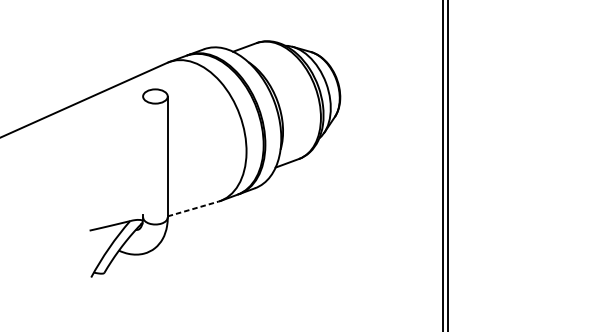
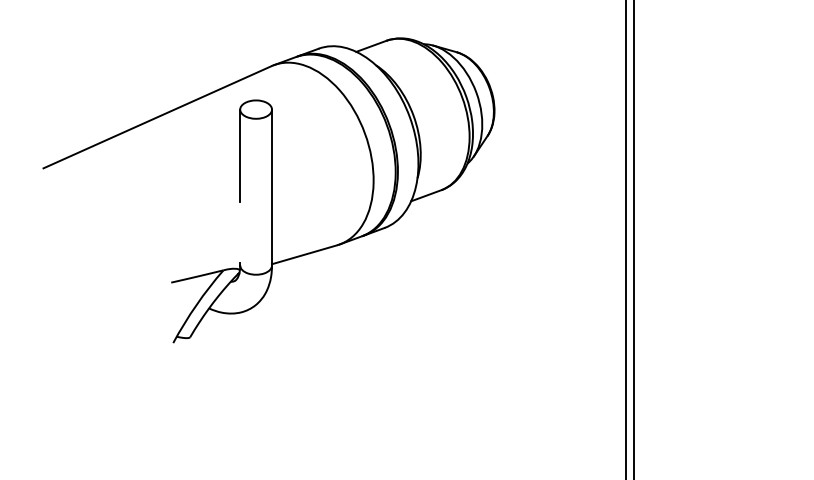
line: (143, 132) -> (240, 155), added
line: (192, 208) -> (304, 254), dashed -> solid

